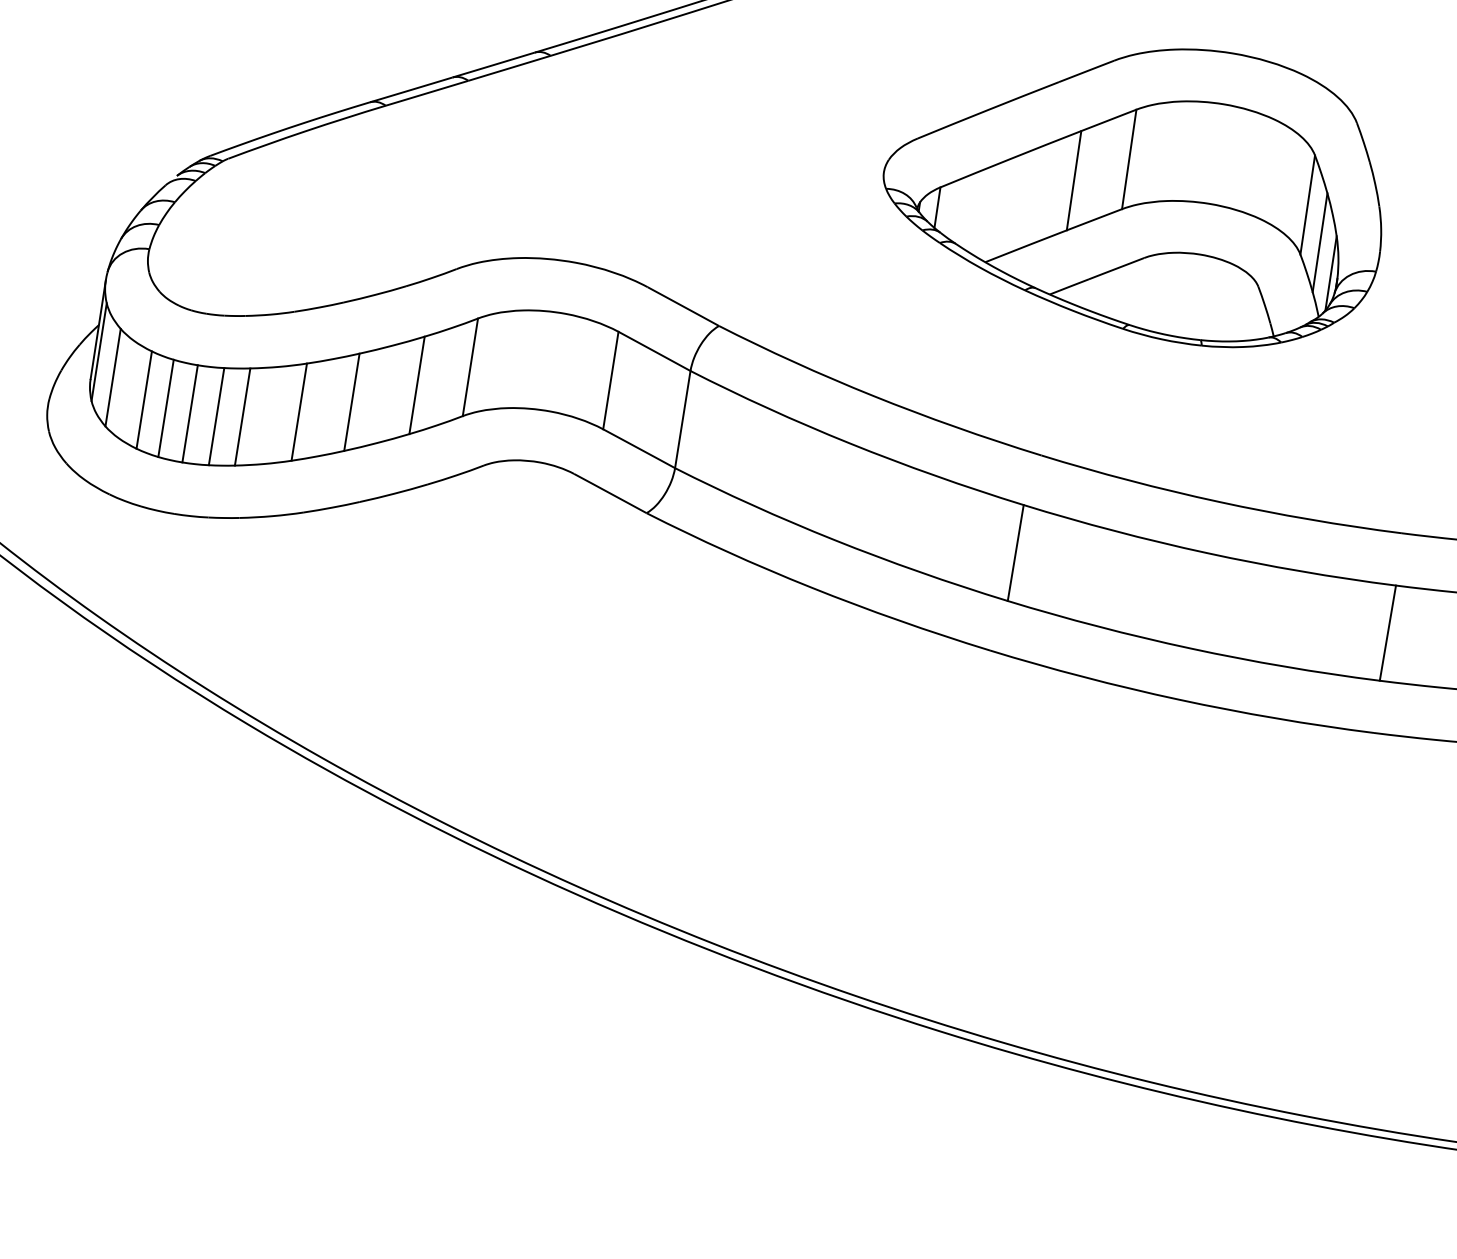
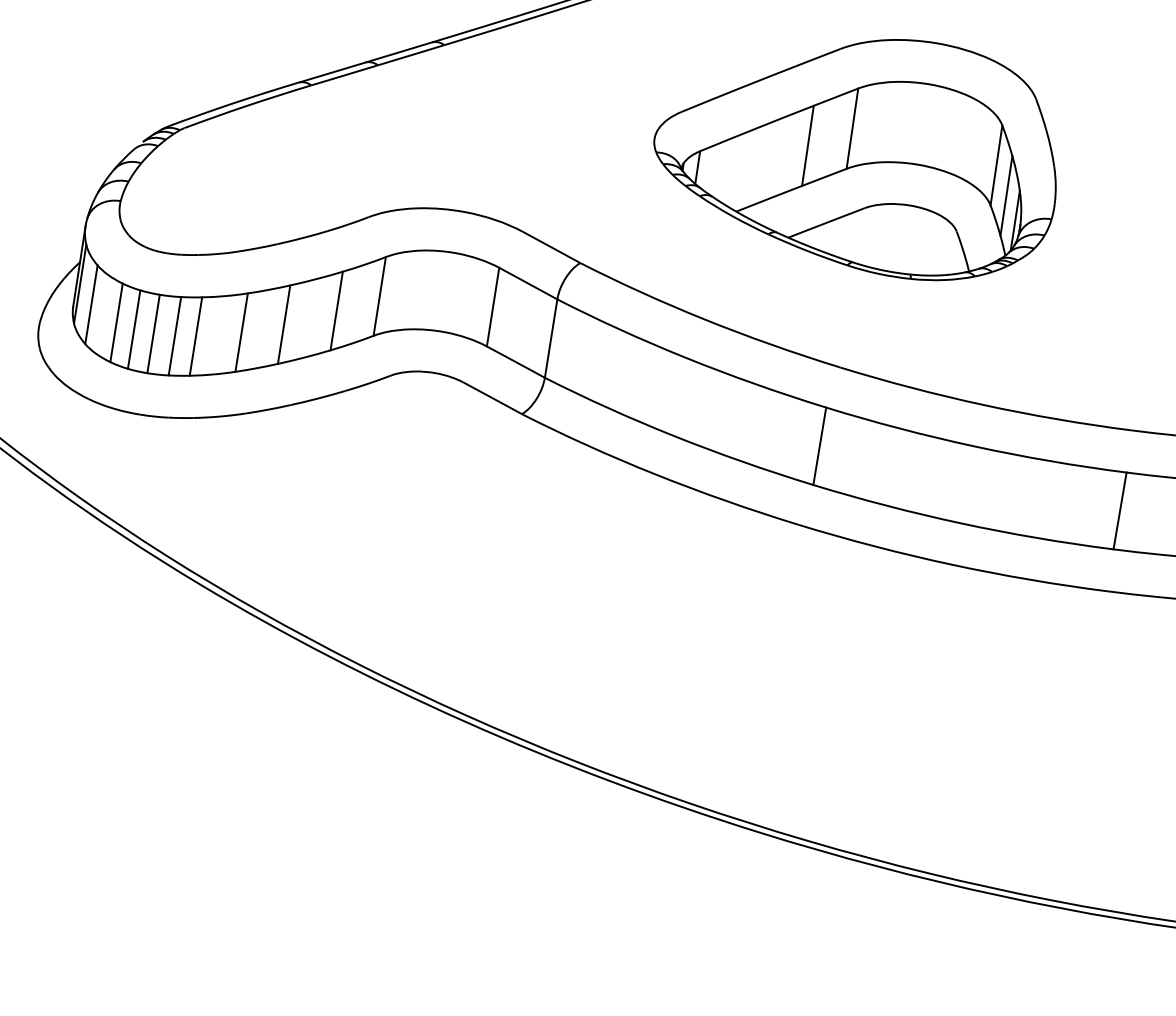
part: (1132, 198) -> (855, 160), moved

